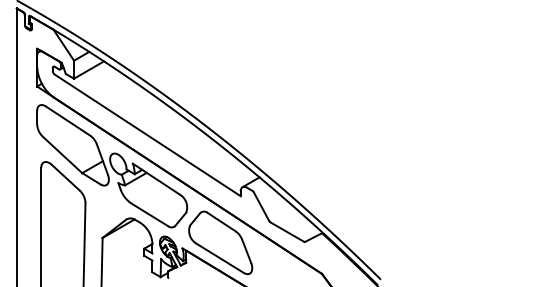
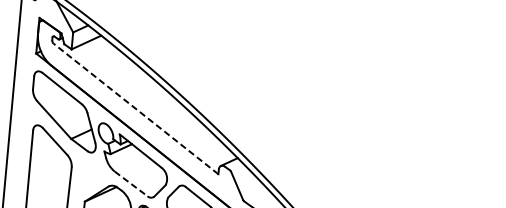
line: (147, 135) -> (135, 109), solid -> dashed
line: (149, 214) -> (131, 183), solid -> dashed

